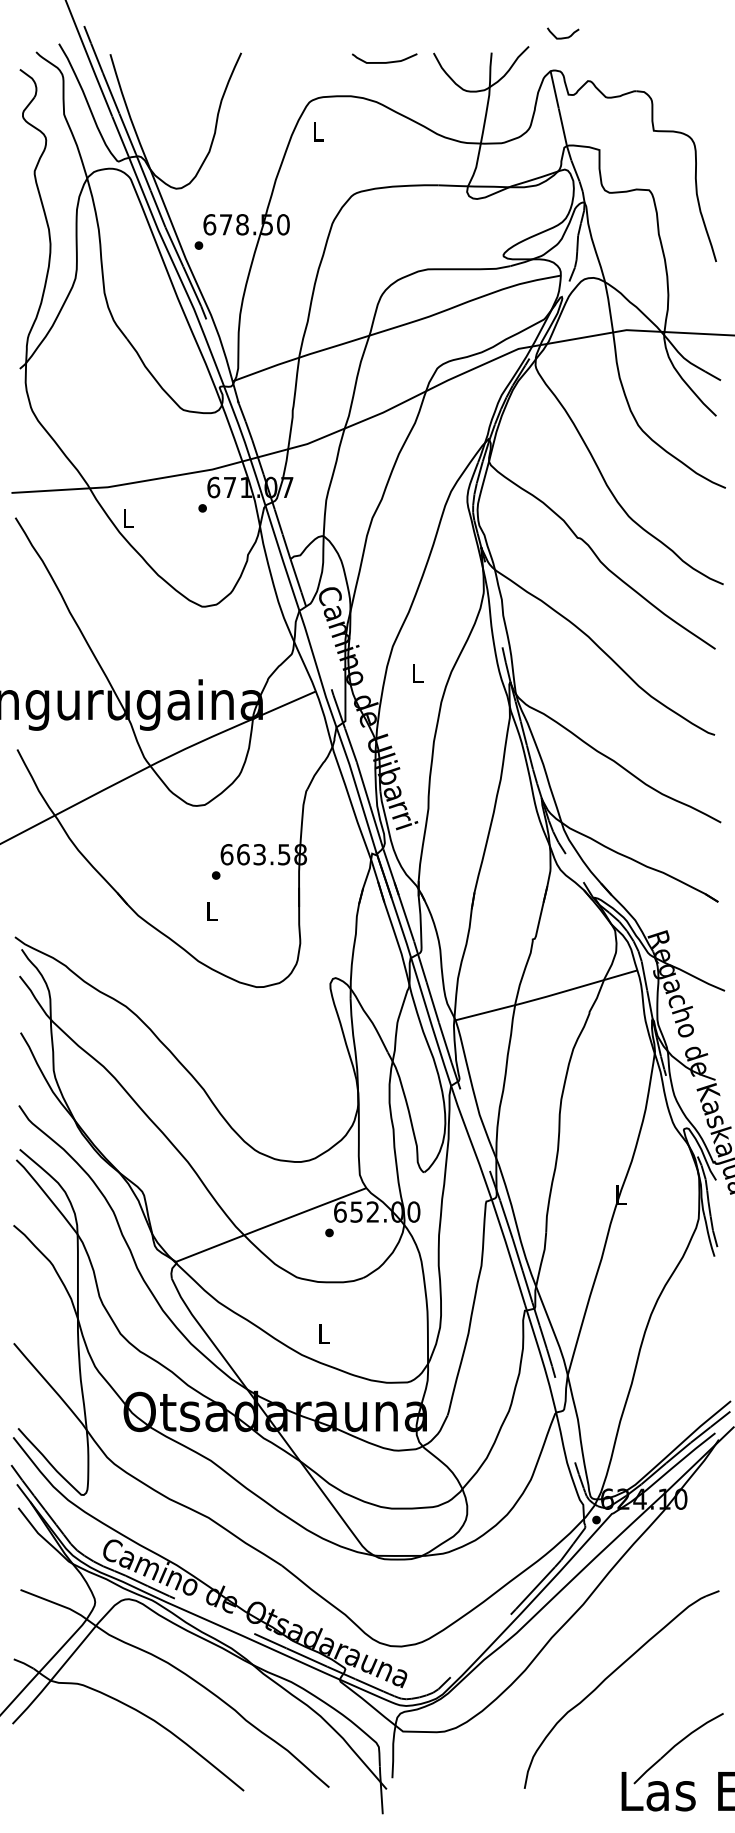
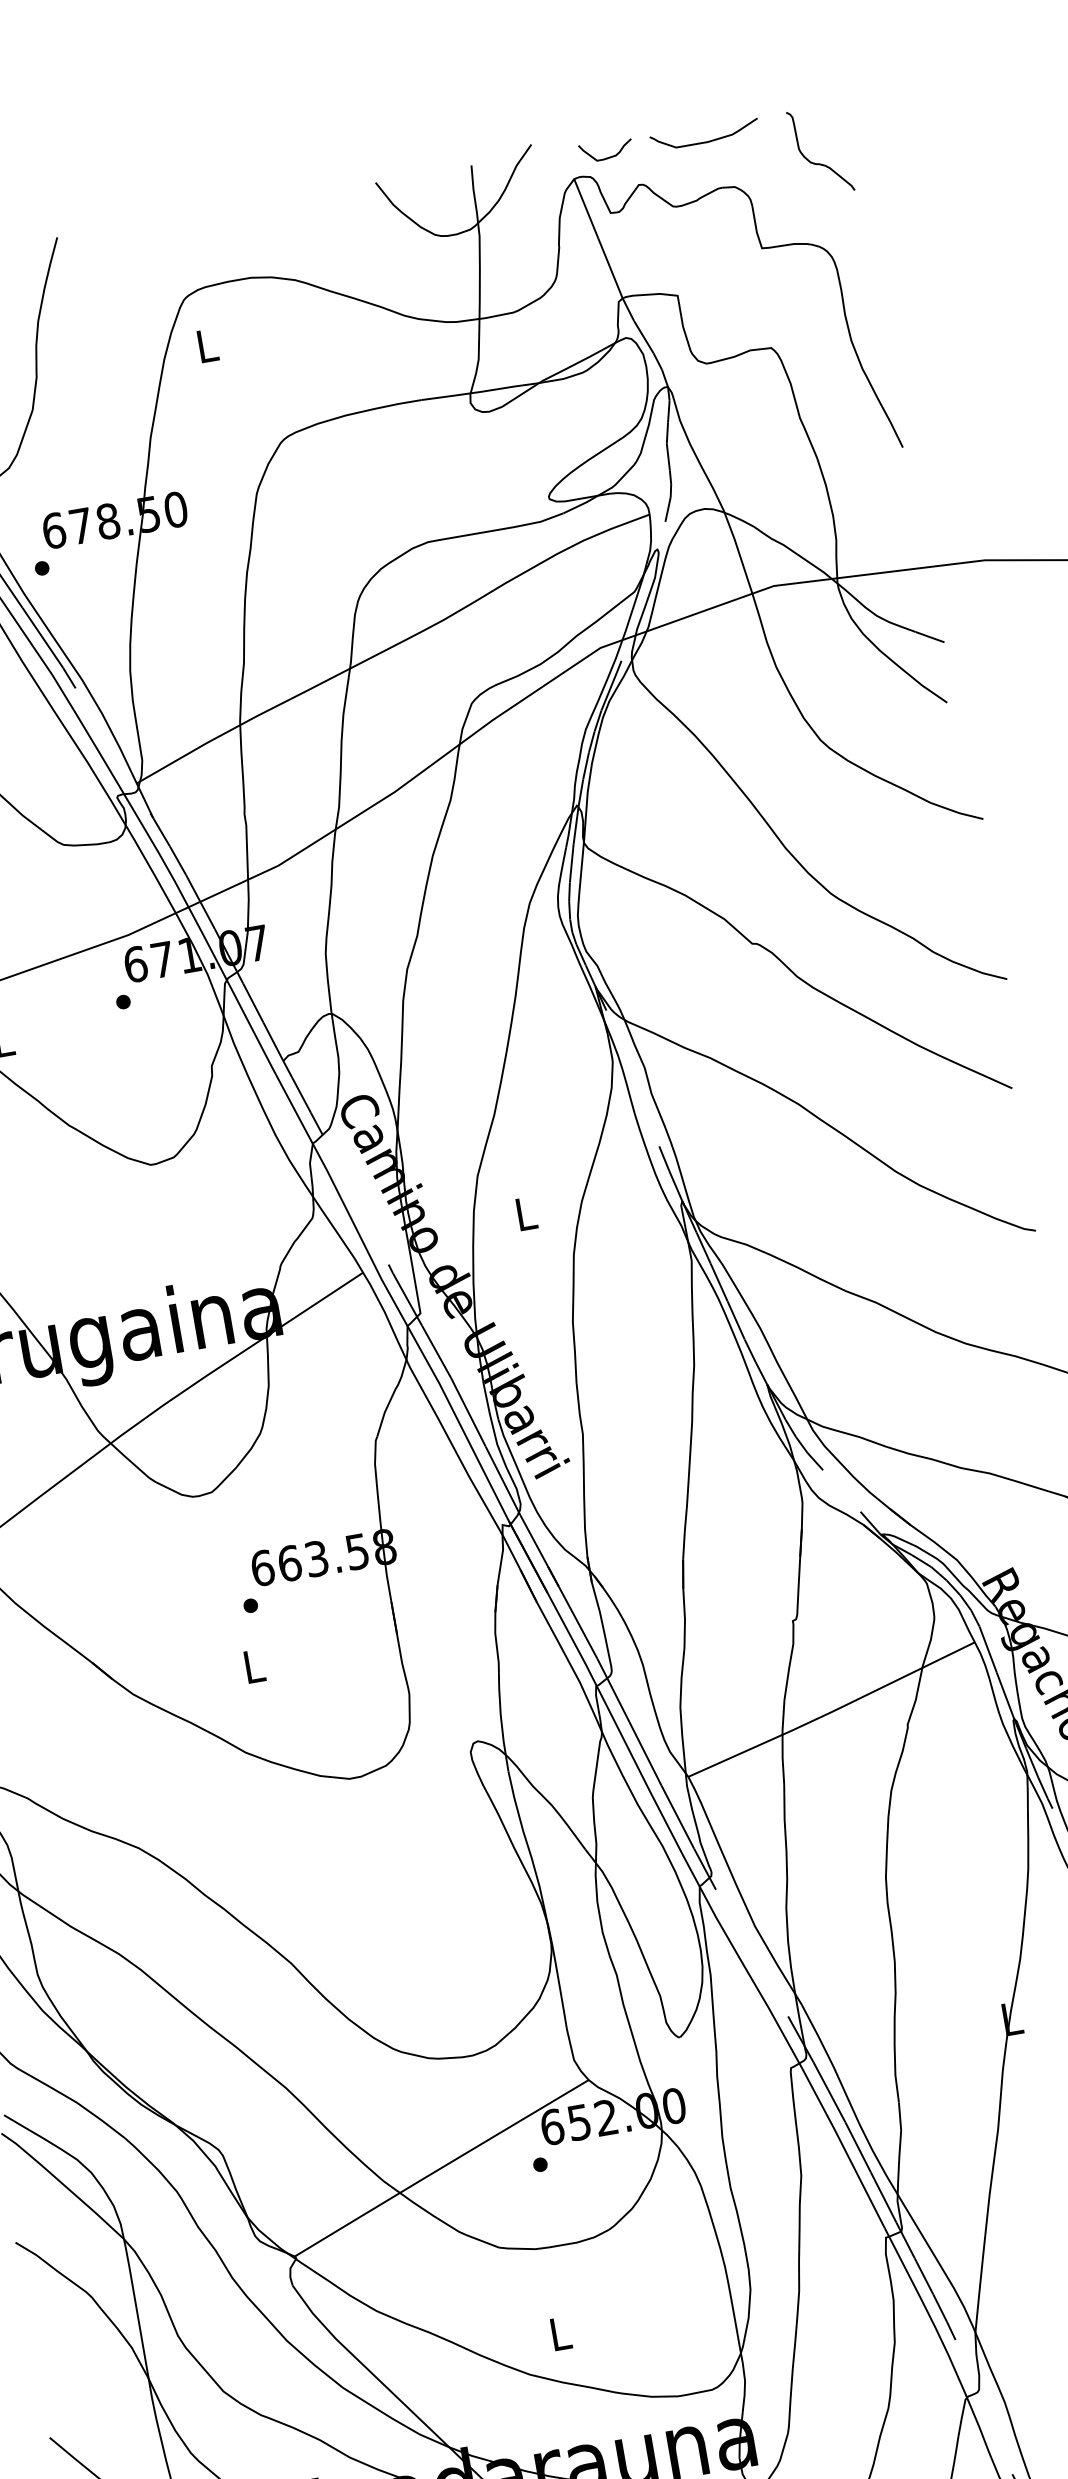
curve: (563, 37) -> (607, 156), moved
curve: (386, 61) -> (708, 139), moved
curve: (697, 86) -> (821, 162), added

